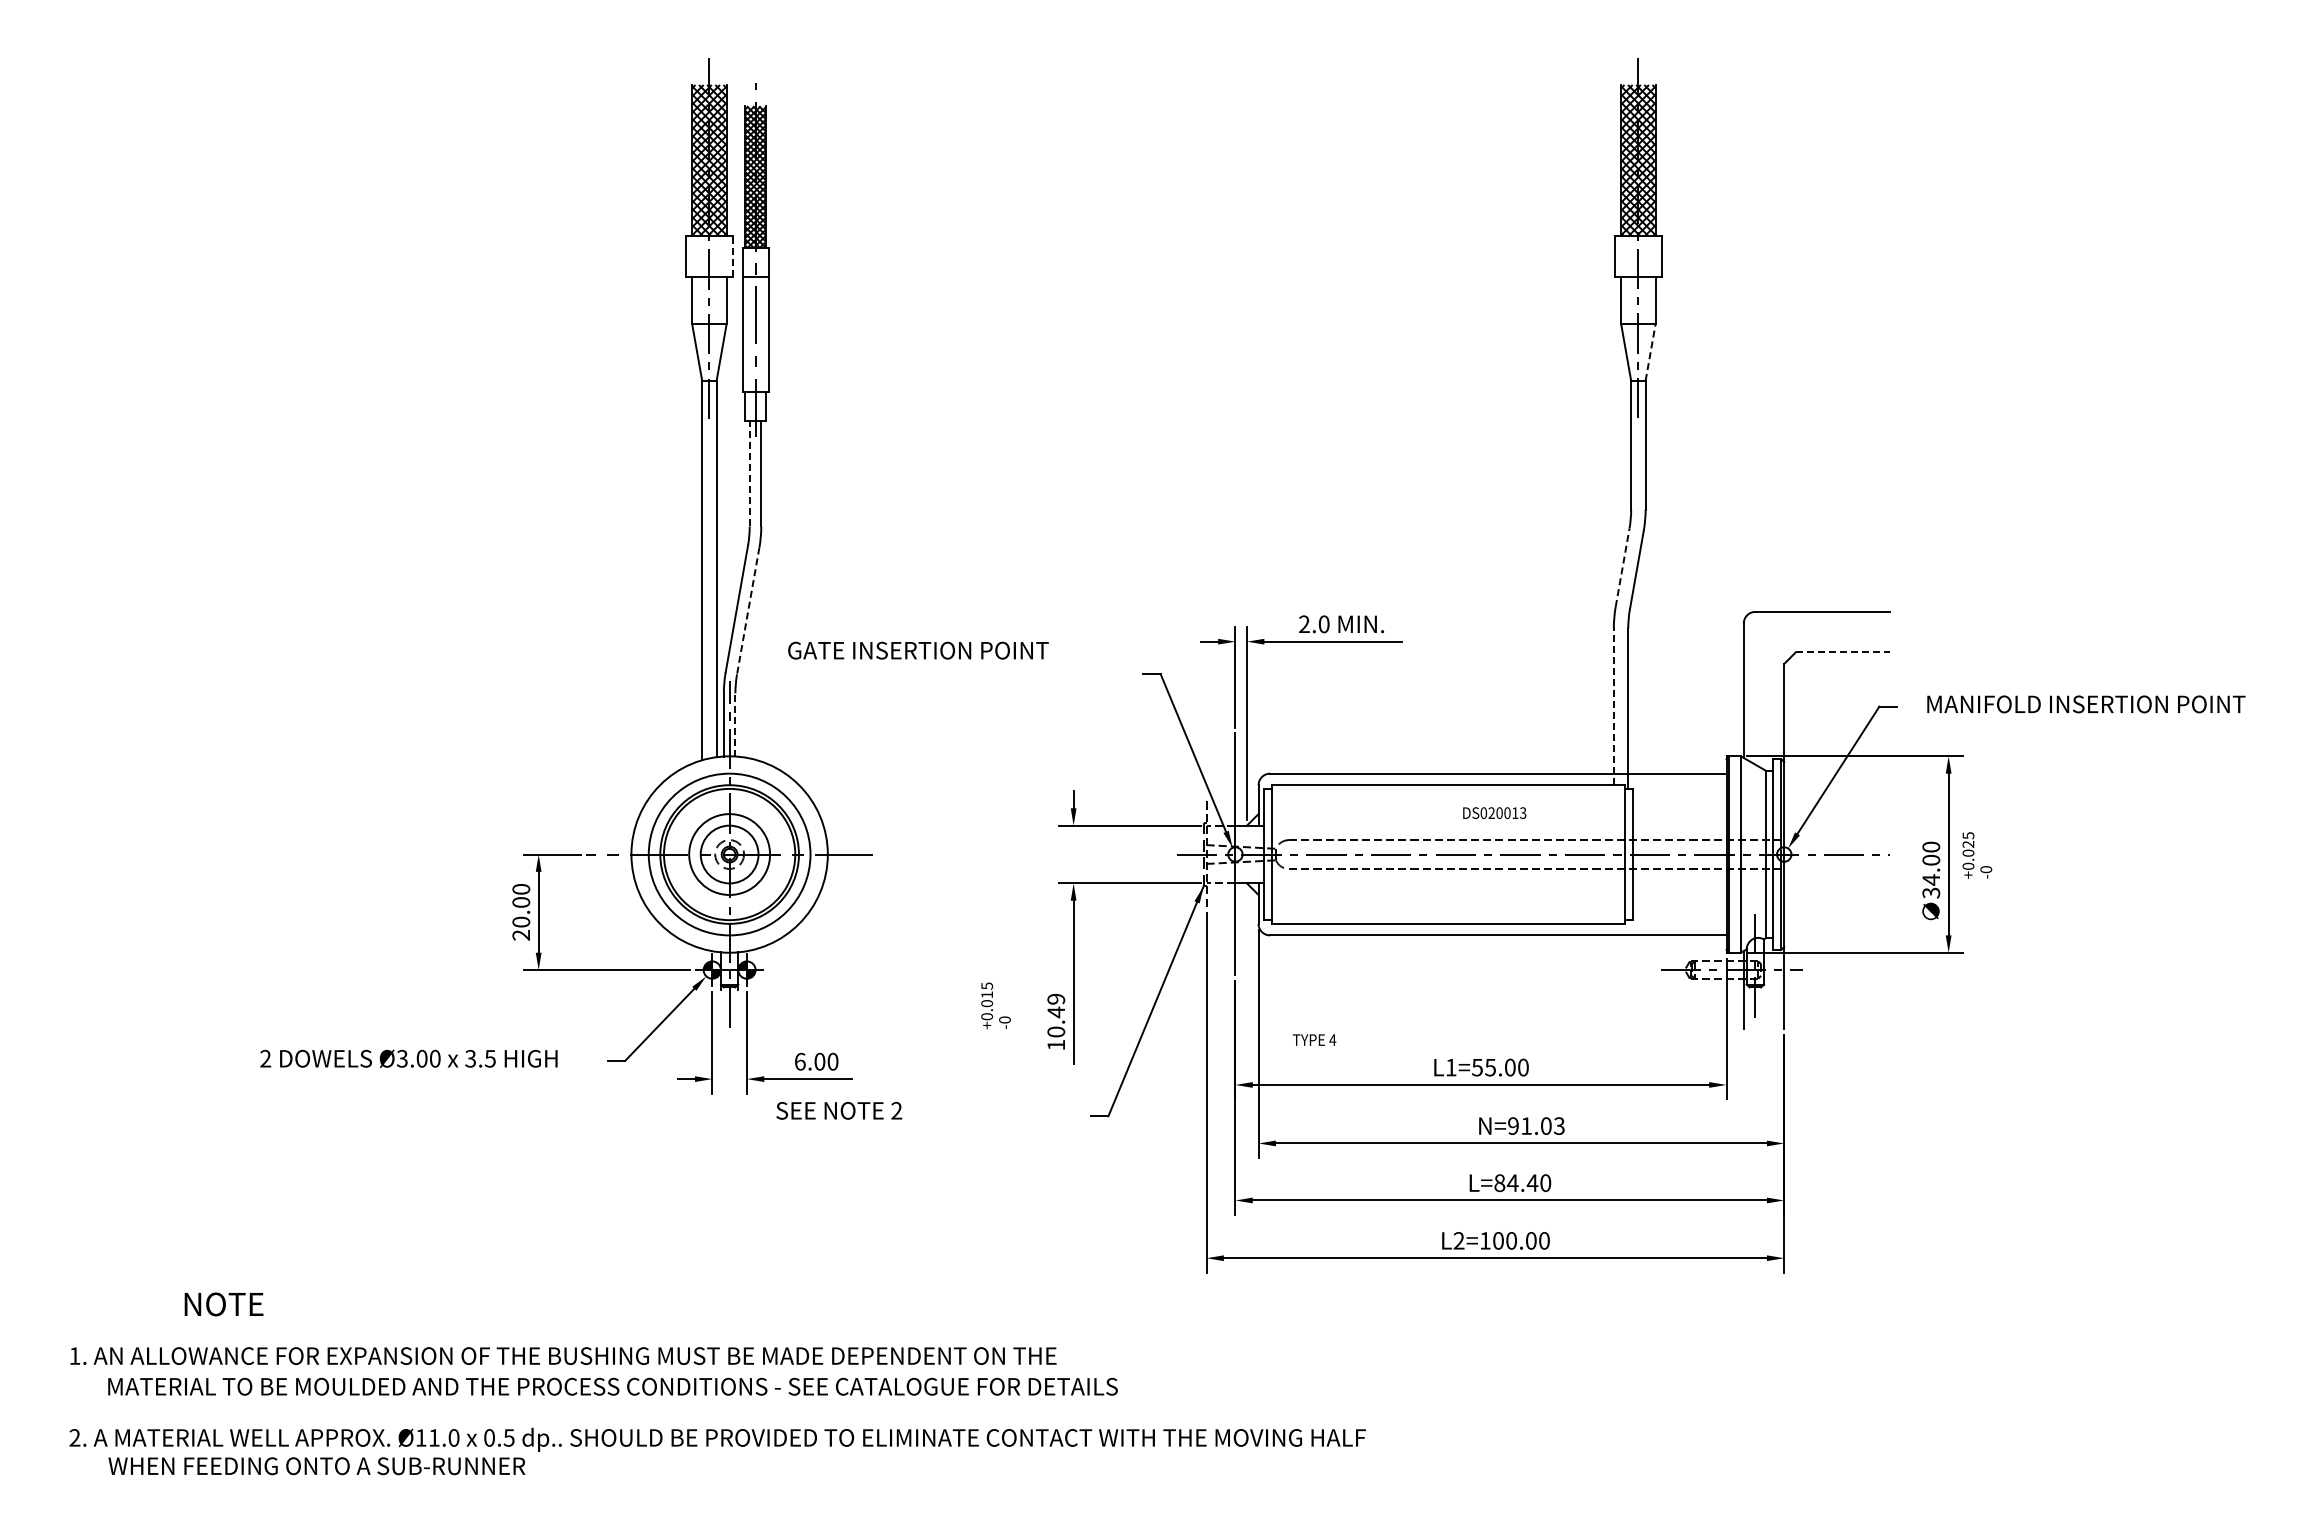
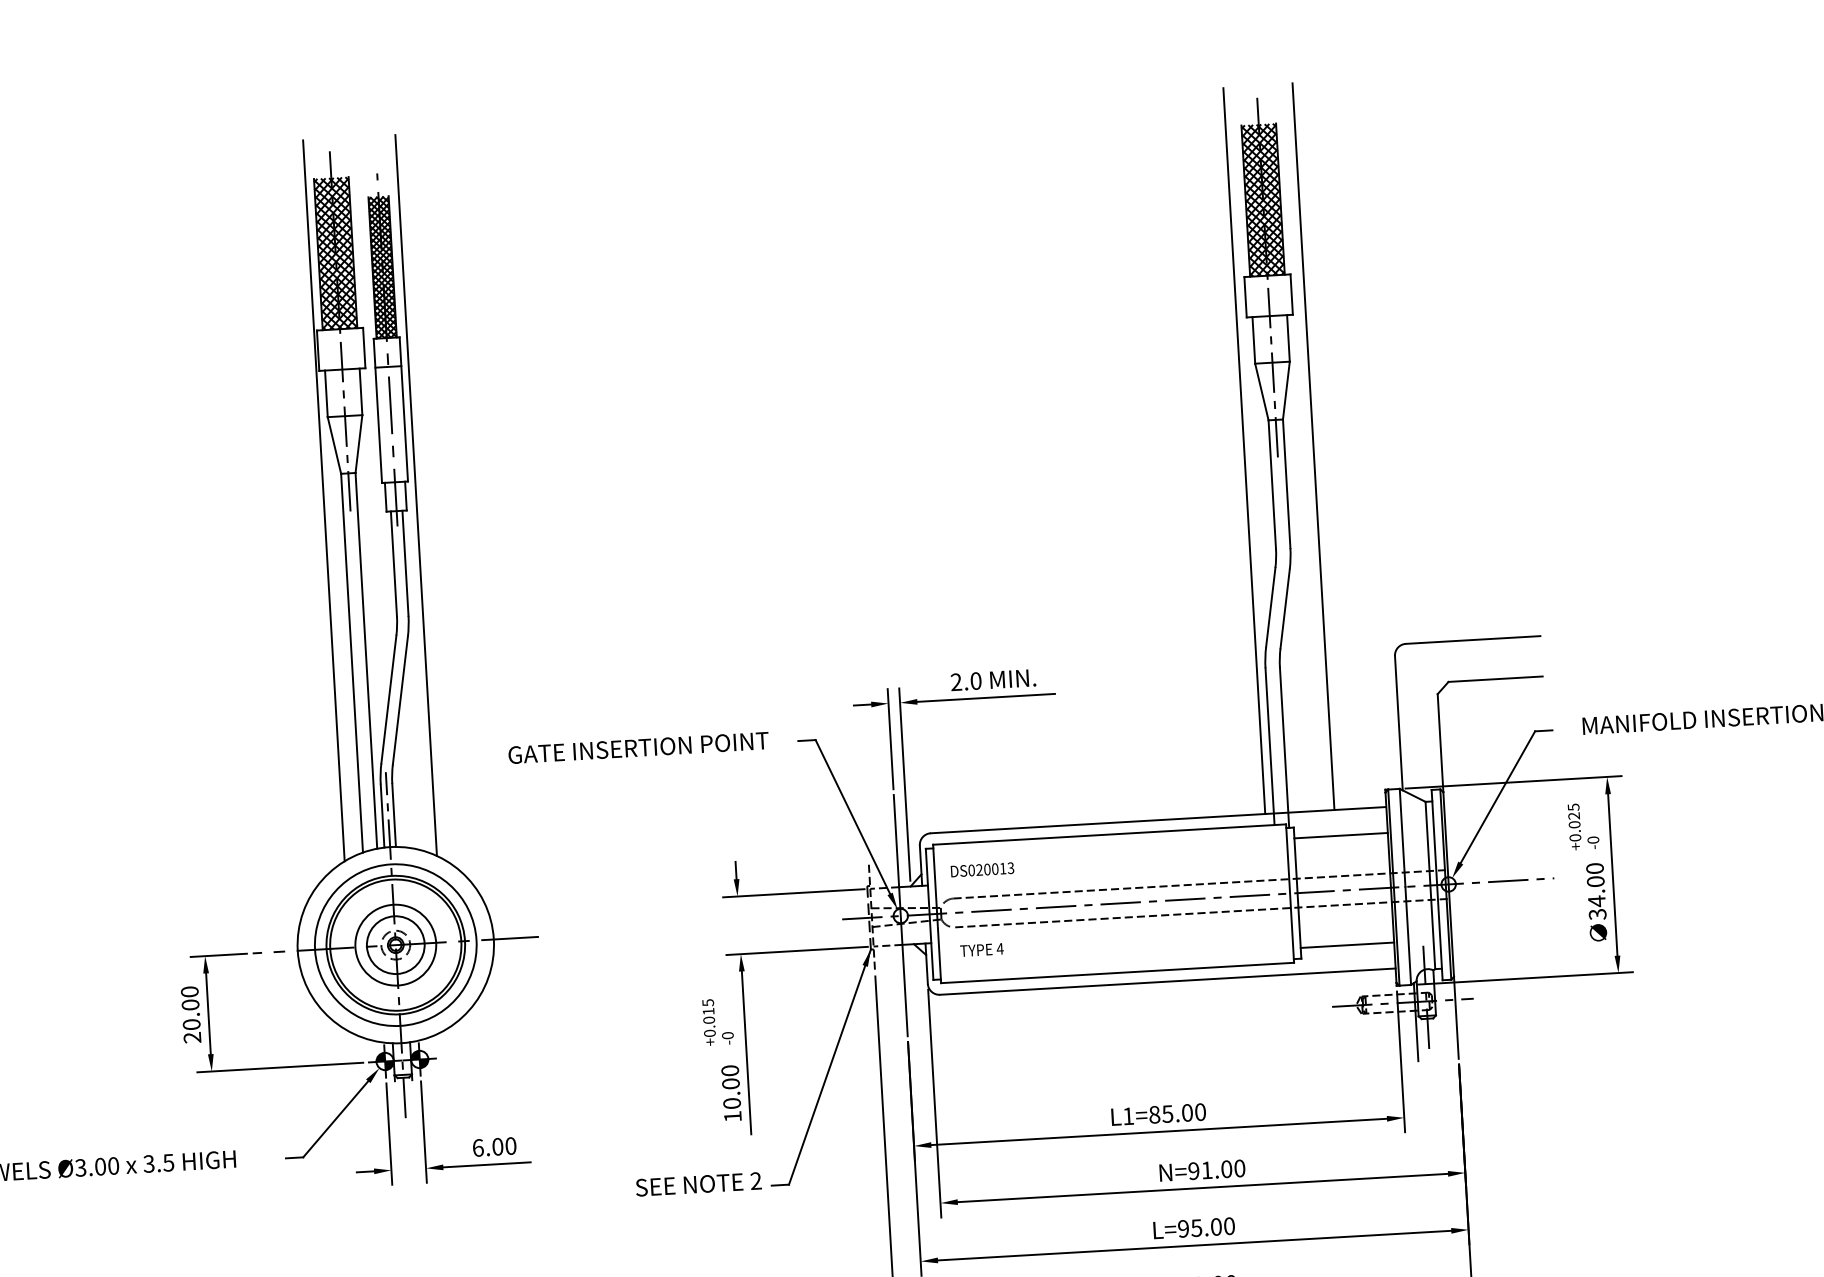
line: (732, 256) -> (364, 347), dashed -> solid
line: (1650, 351) -> (1286, 389), dashed -> solid
line: (683, 406) -> (323, 500), added
line: (775, 406) -> (415, 495), added
line: (1605, 409) -> (1244, 450), added
line: (1674, 409) -> (1313, 446), added
line: (749, 473) -> (393, 563), dashed -> solid
line: (1622, 567) -> (1270, 607), dashed -> solid
line: (748, 611) -> (400, 701), dashed -> solid
text: (918, 650) -> (638, 747), moved
line: (1843, 652) -> (1496, 679), dashed -> solid
line: (1613, 706) -> (1269, 746), dashed -> solid
line: (735, 724) -> (394, 814), dashed -> solid
line: (1679, 799) -> (1340, 835), added
text: (1494, 812) -> (982, 869), moved
text: (1977, 855) -> (1583, 826), moved
line: (1679, 909) -> (1347, 945), added
text: (995, 1005) -> (717, 1021), moved
text: (1056, 1005) -> (730, 1077), 10.49 -> 10.00
text: (1314, 1039) -> (981, 949), moved
text: (1476, 1067) -> (1153, 1114), L1=55.00 -> L1=85.00
text: (839, 1110) -> (698, 1184), moved
text: (1558, 1125) -> (1238, 1167), N=91.03 -> N=91.00
text: (1516, 1183) -> (1200, 1228), L=84.40 -> L=95.00

